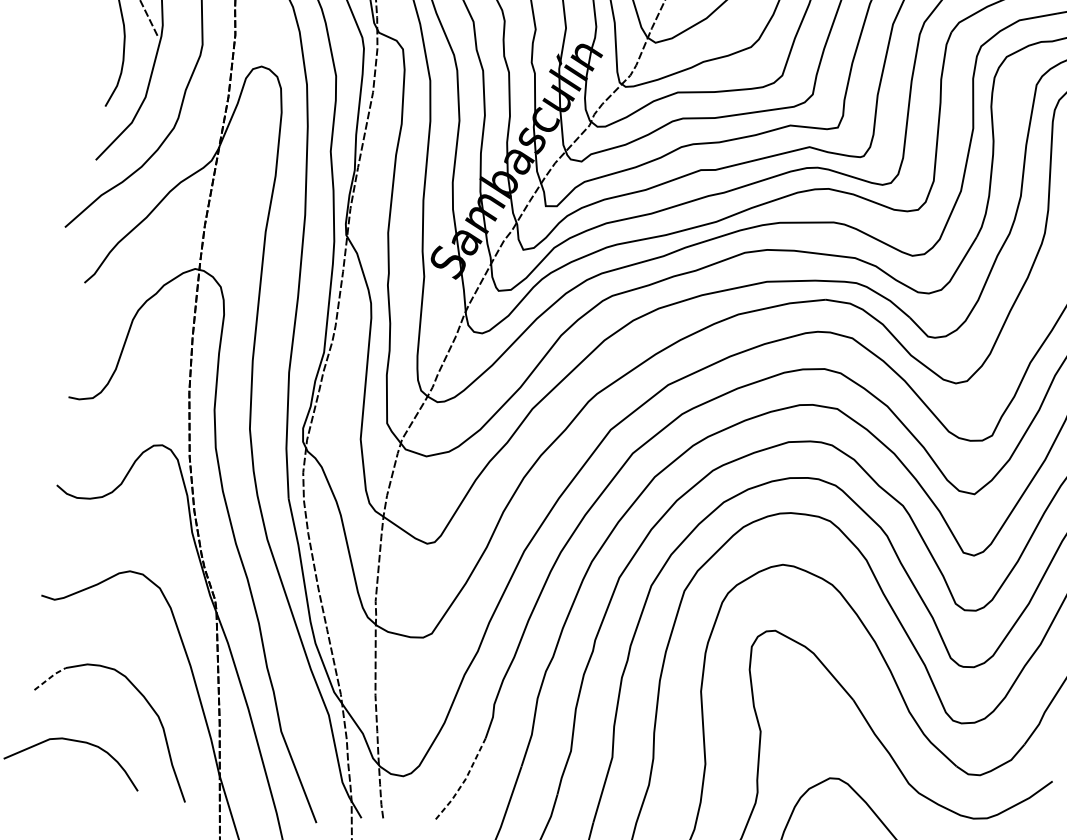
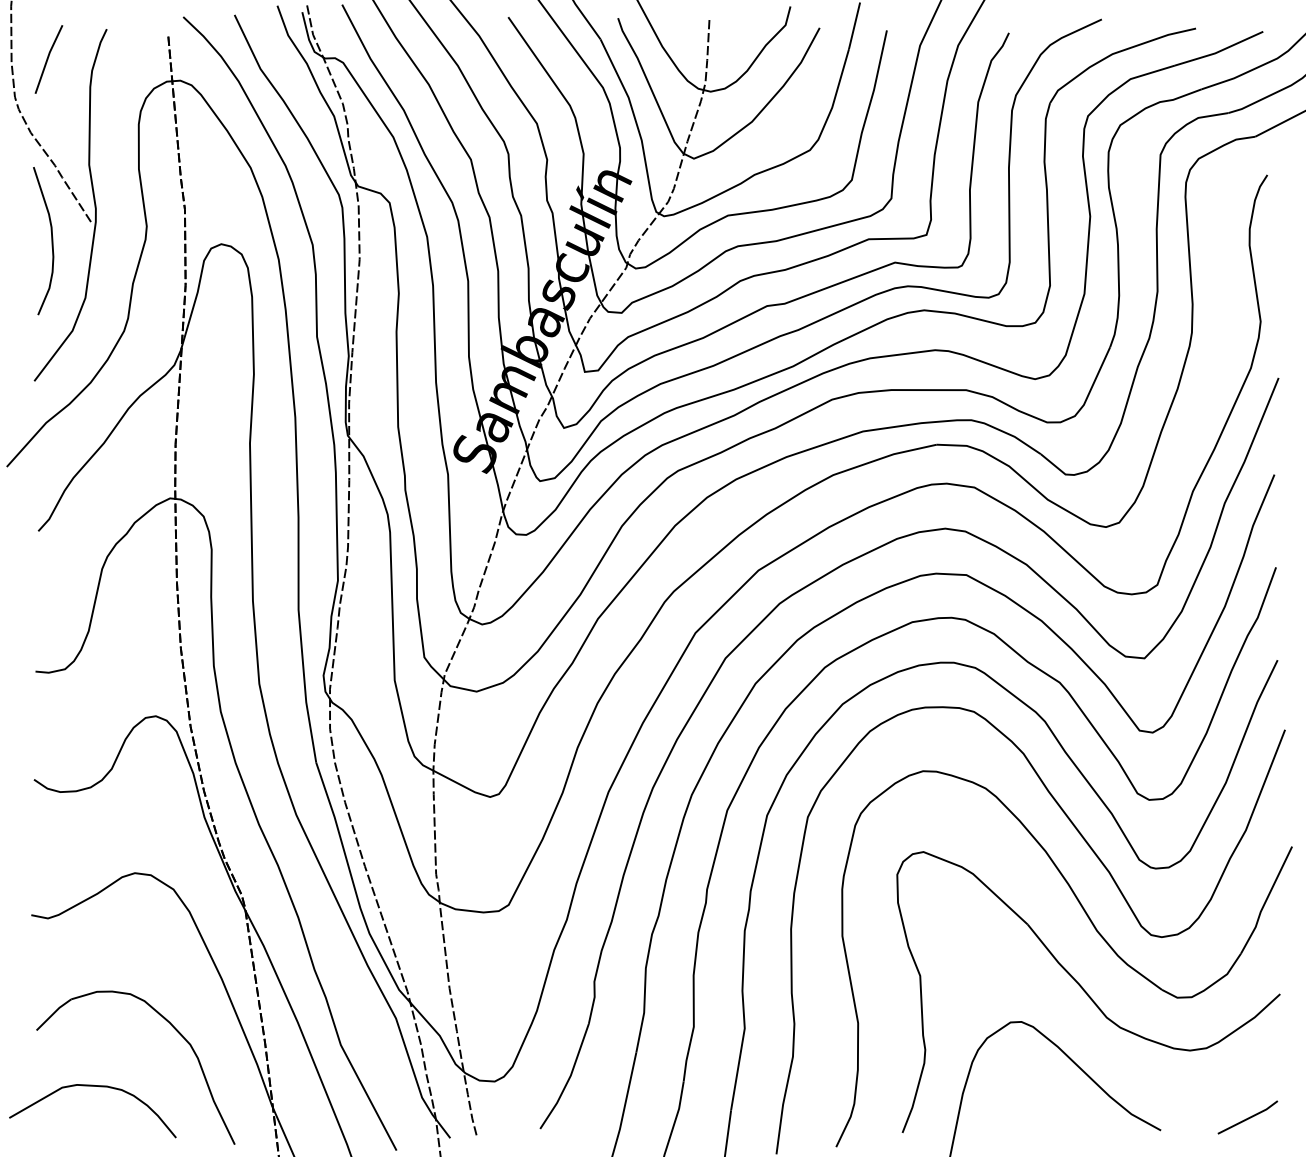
line: (49, 677) -> (53, 1013), dashed -> solid
line: (464, 781) -> (569, 1078), dashed -> solid

